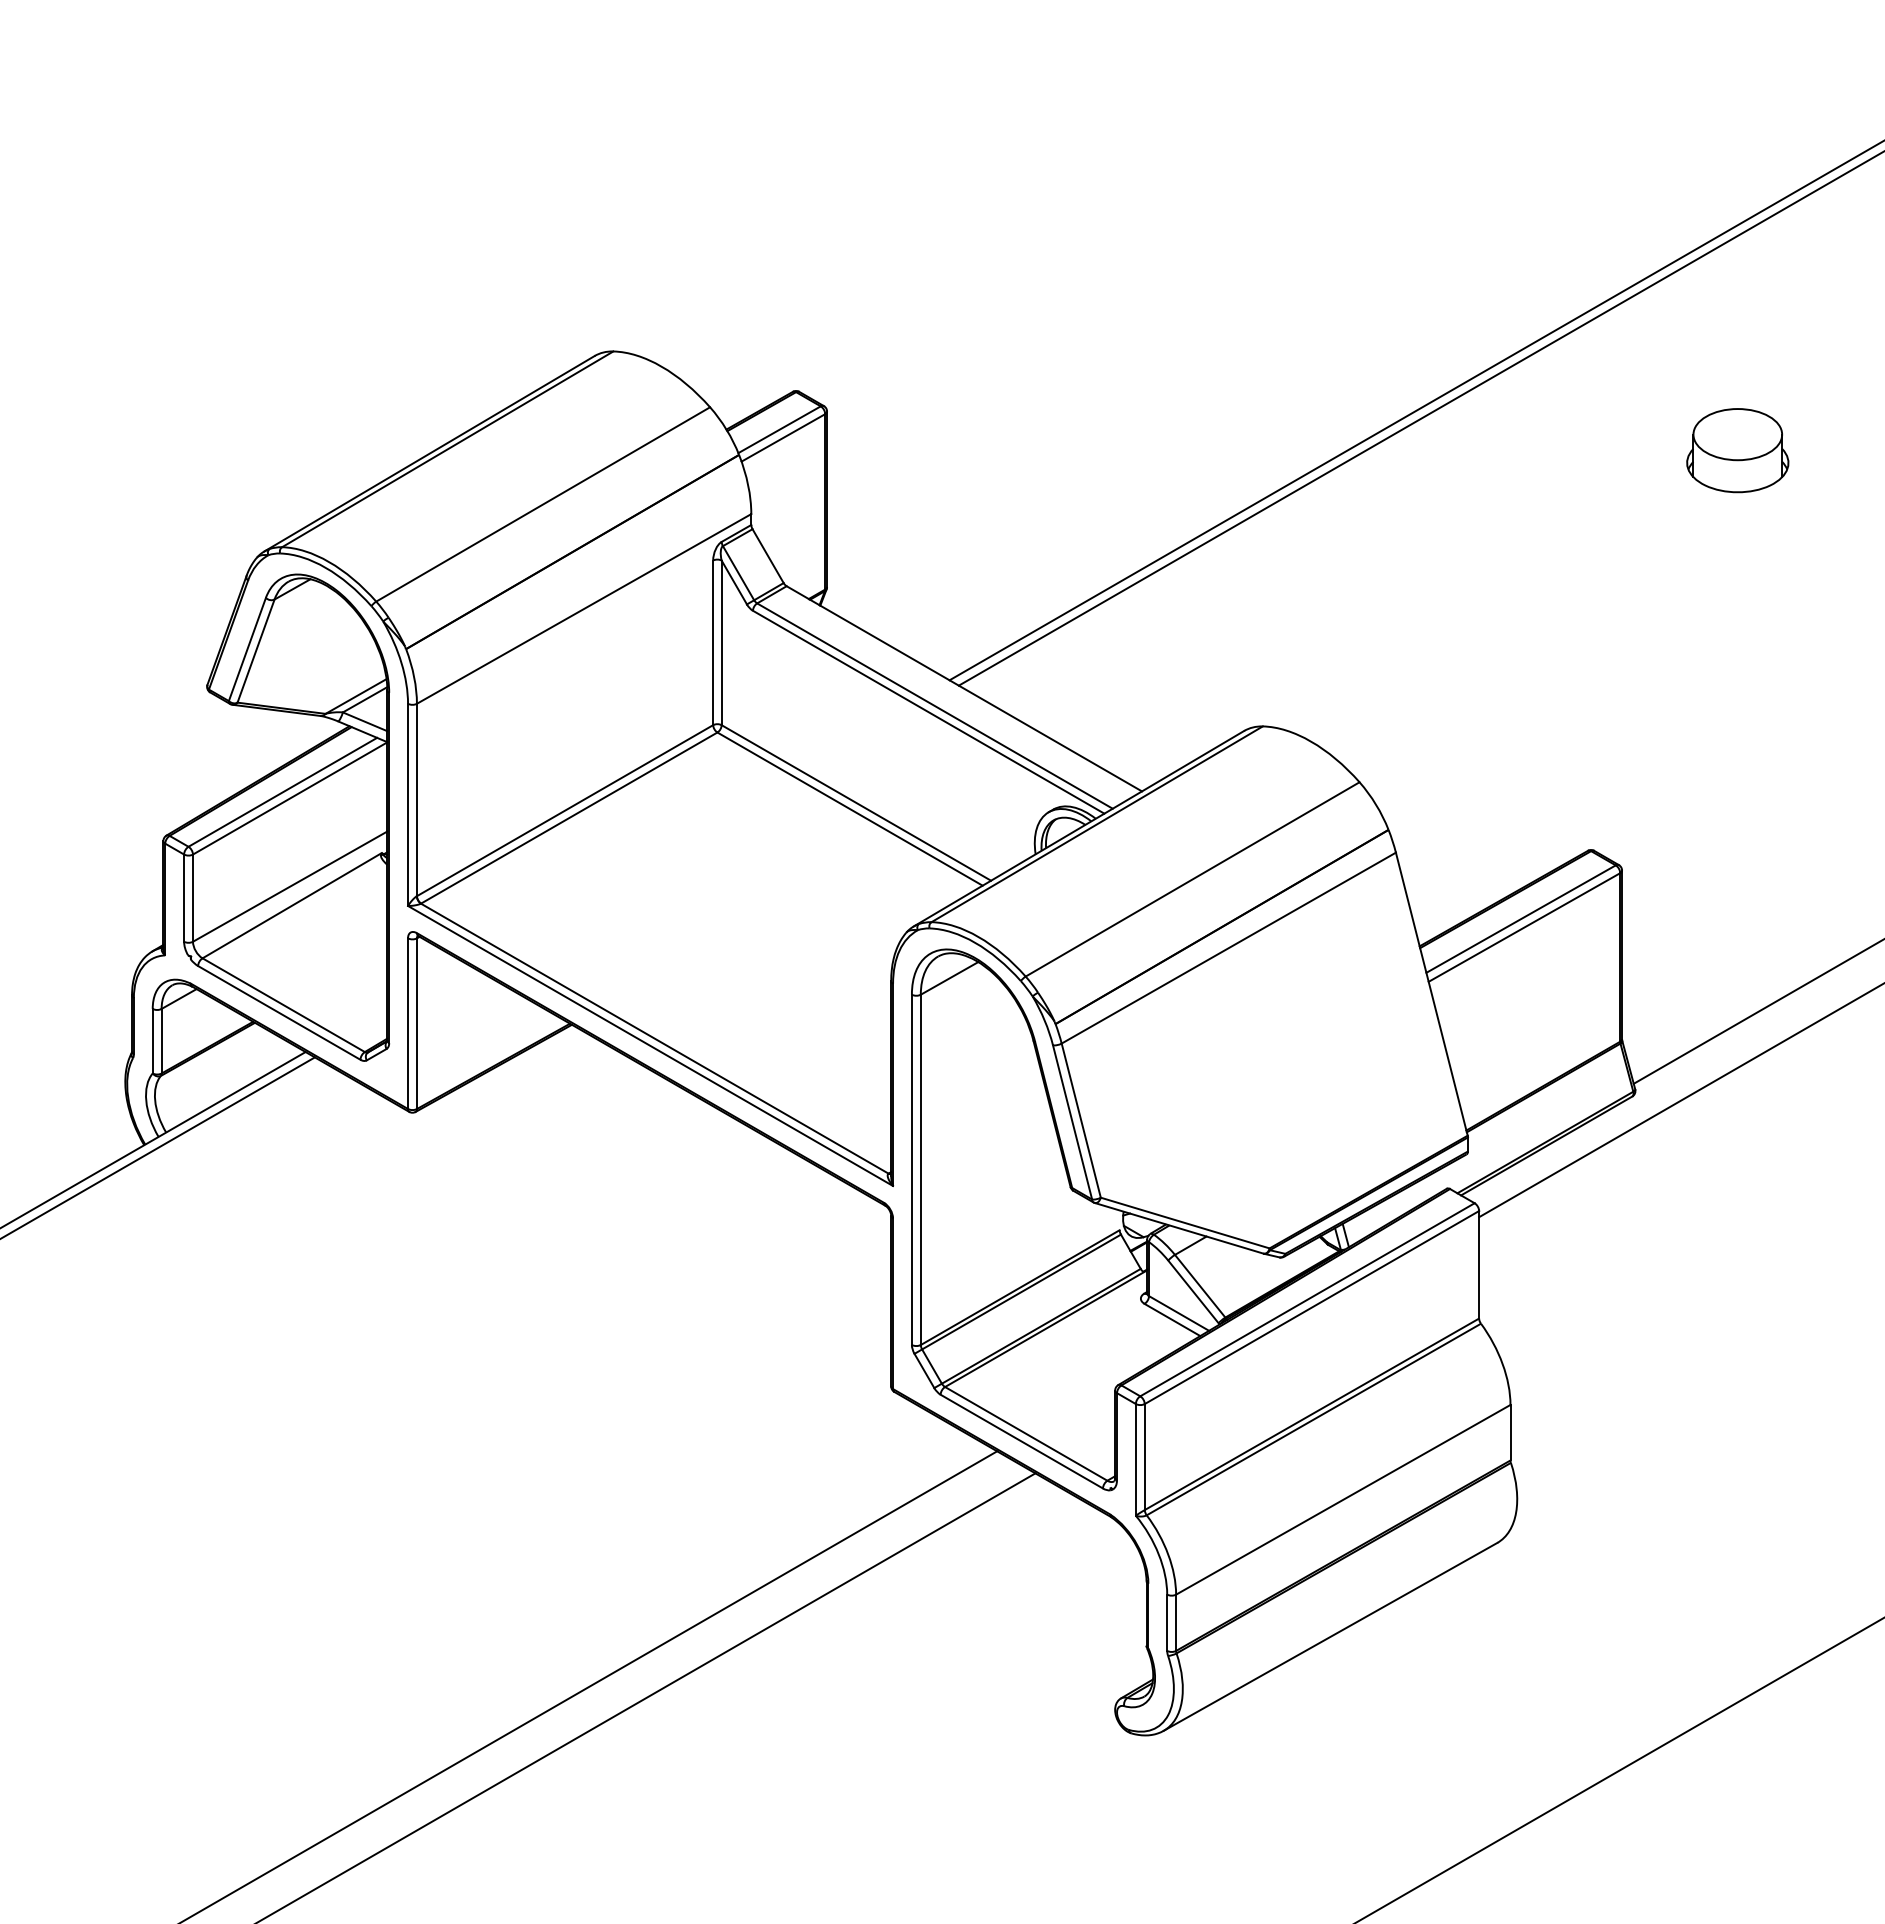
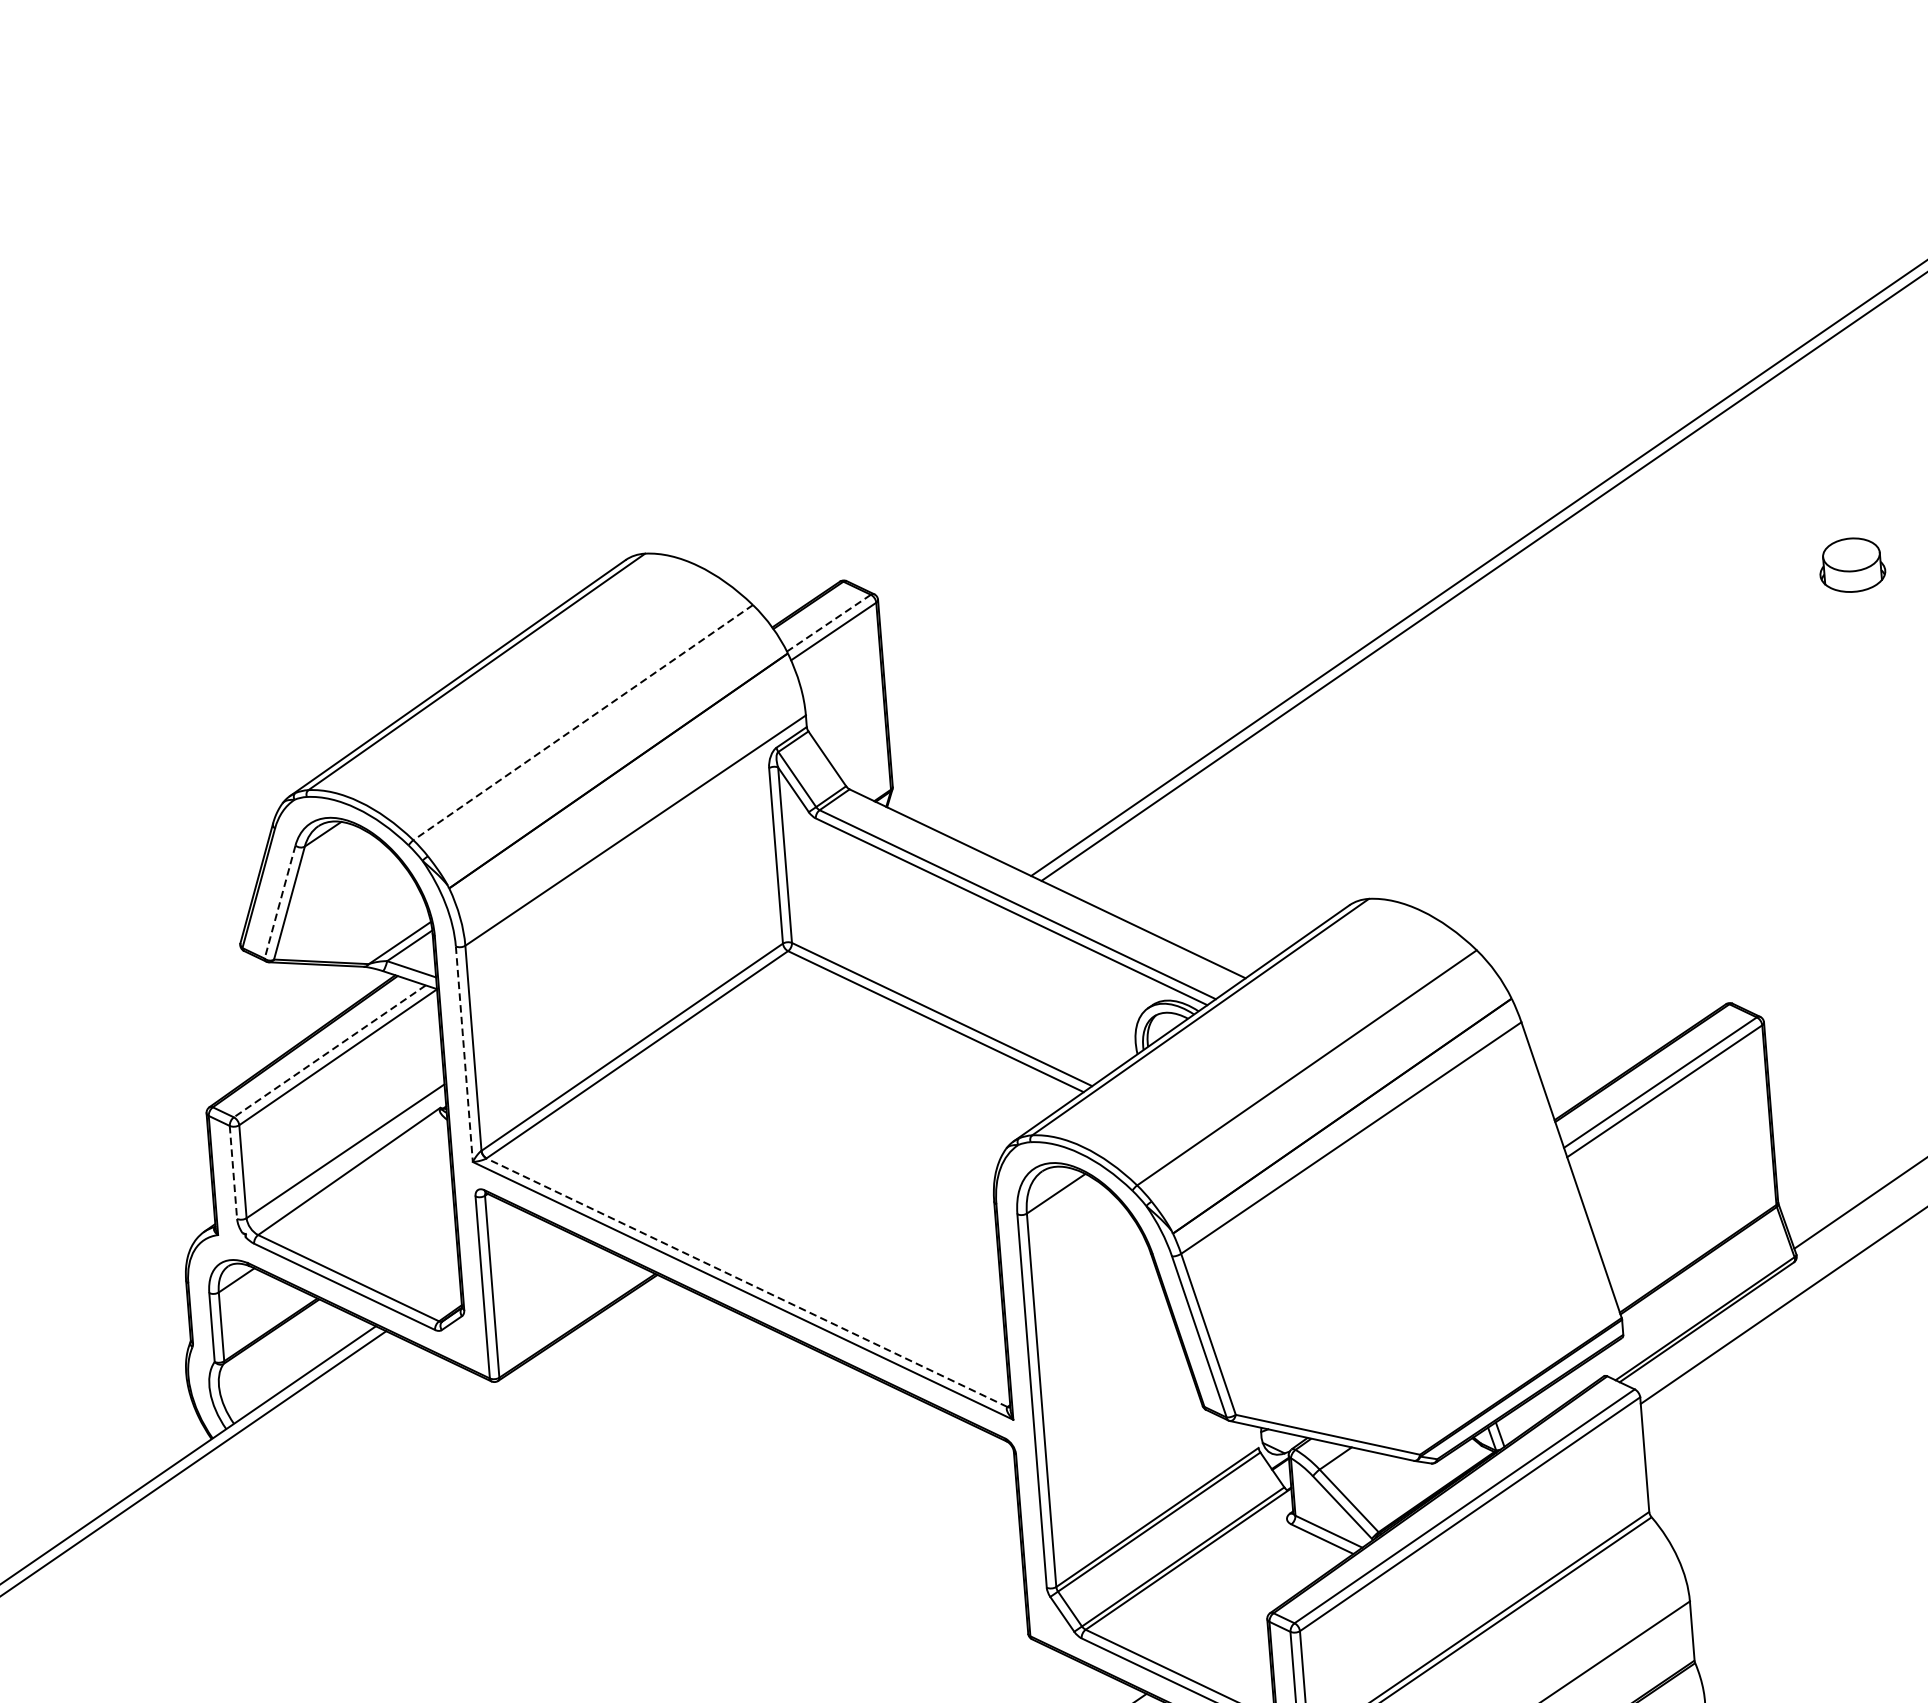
line: (779, 430) -> (828, 623), solid -> dashed
part: (1737, 450) -> (1851, 564), size x0.6
line: (542, 504) -> (582, 722), solid -> dashed
line: (247, 649) -> (280, 902), solid -> dashed
line: (282, 792) -> (329, 1051), solid -> dashed
line: (408, 805) -> (464, 1054), solid -> dashed
line: (184, 898) -> (233, 1172), solid -> dashed
line: (654, 1038) -> (746, 1282), solid -> dashed

